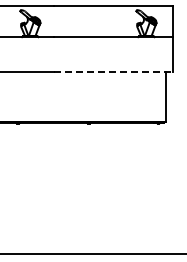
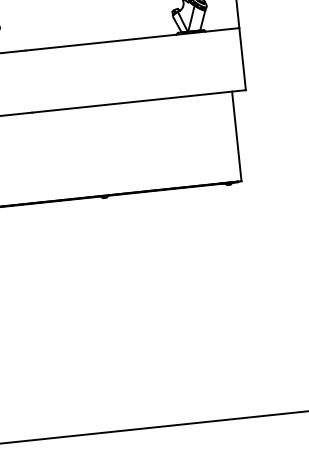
line: (113, 71) -> (138, 100), dashed -> solid

